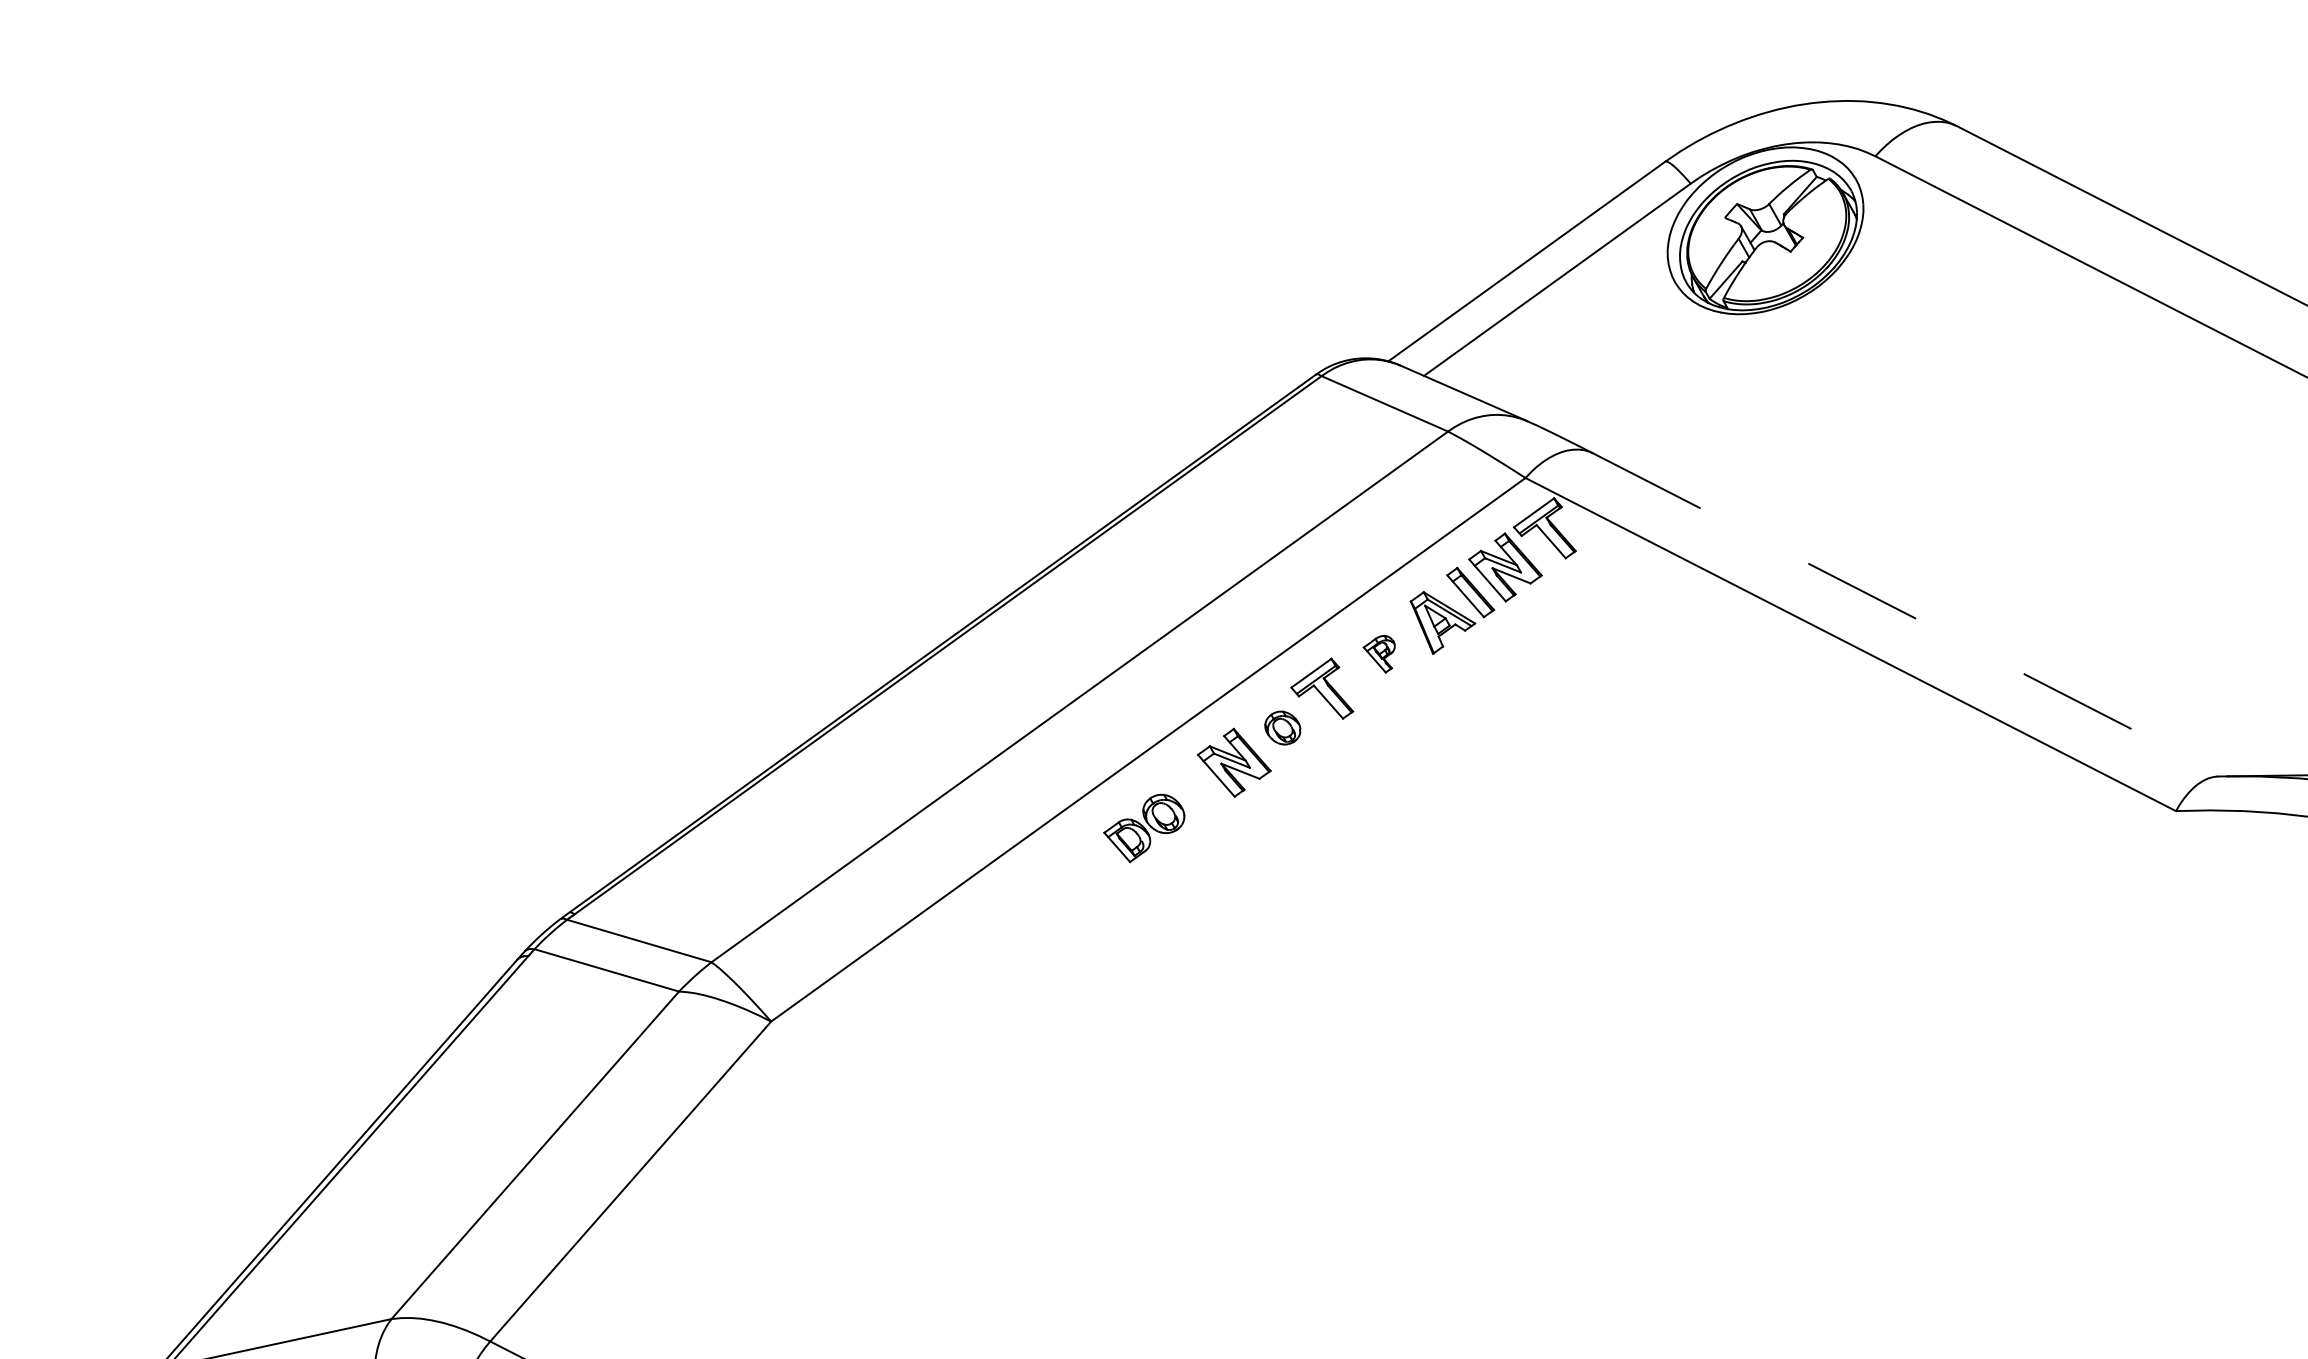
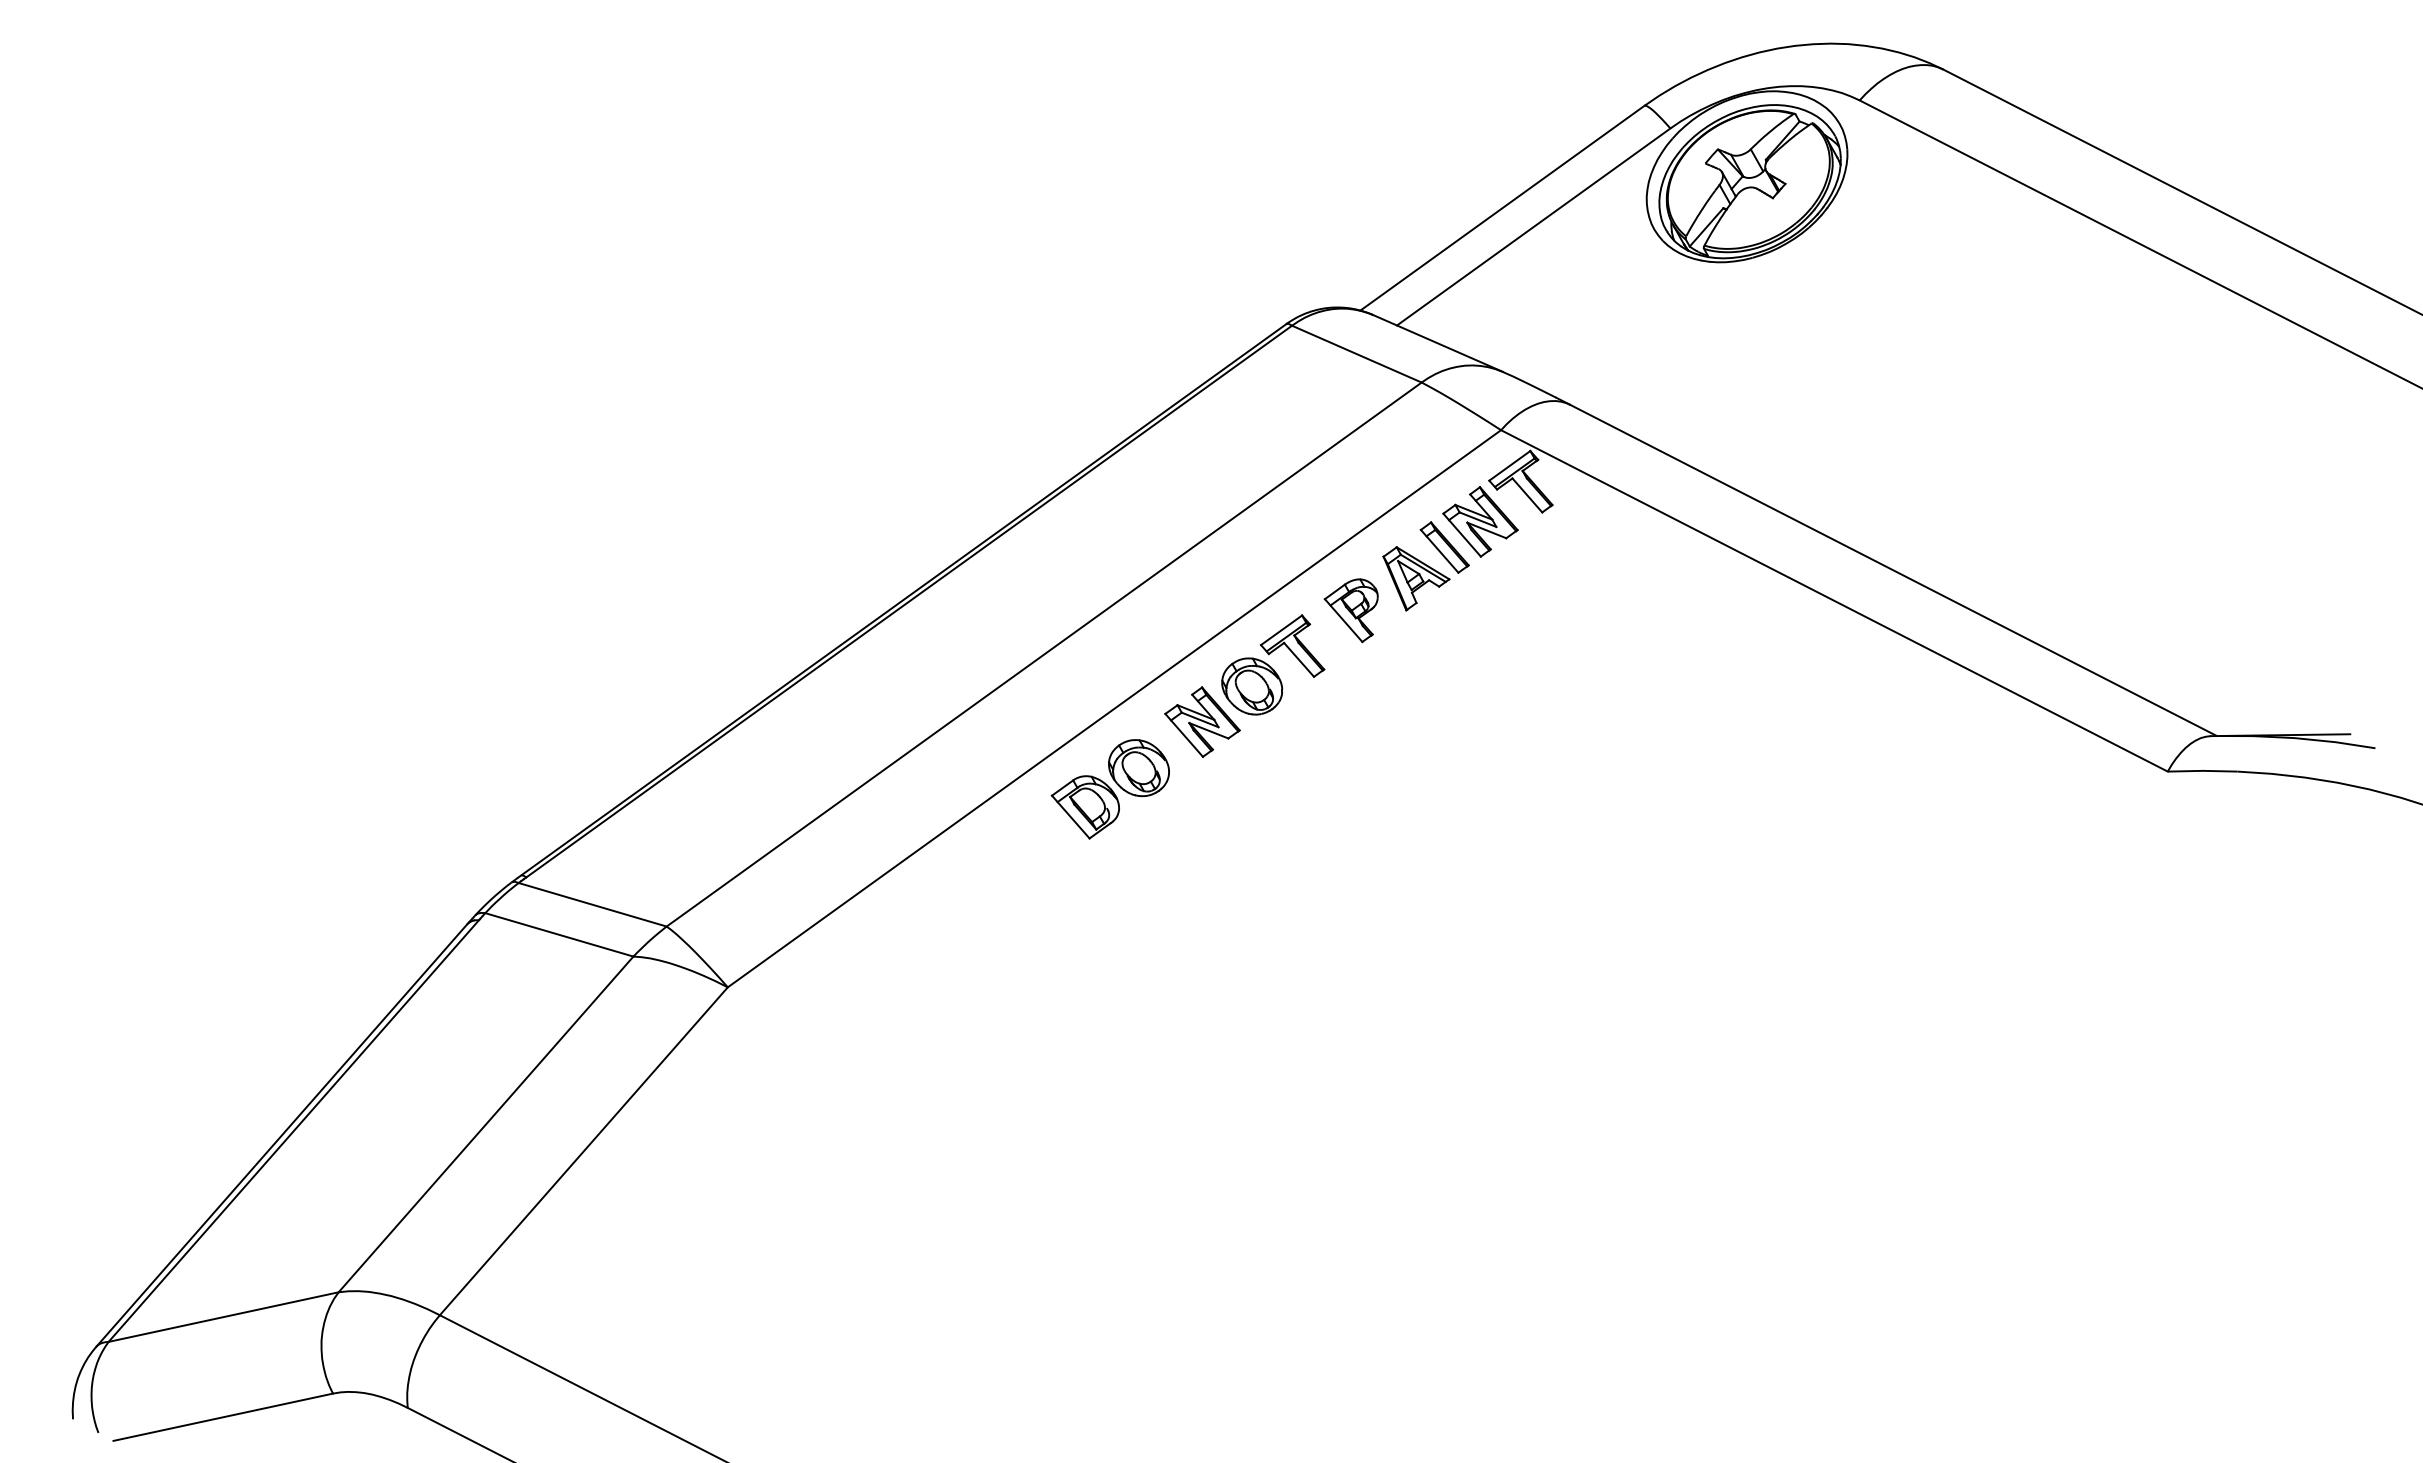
line: (1908, 614) -> (1893, 570), dashed -> solid
part: (1378, 653) -> (1350, 610), size x1.67
part: (1283, 728) -> (1252, 686), size x1.67
part: (1143, 828) -> (1109, 789), size x1.43

